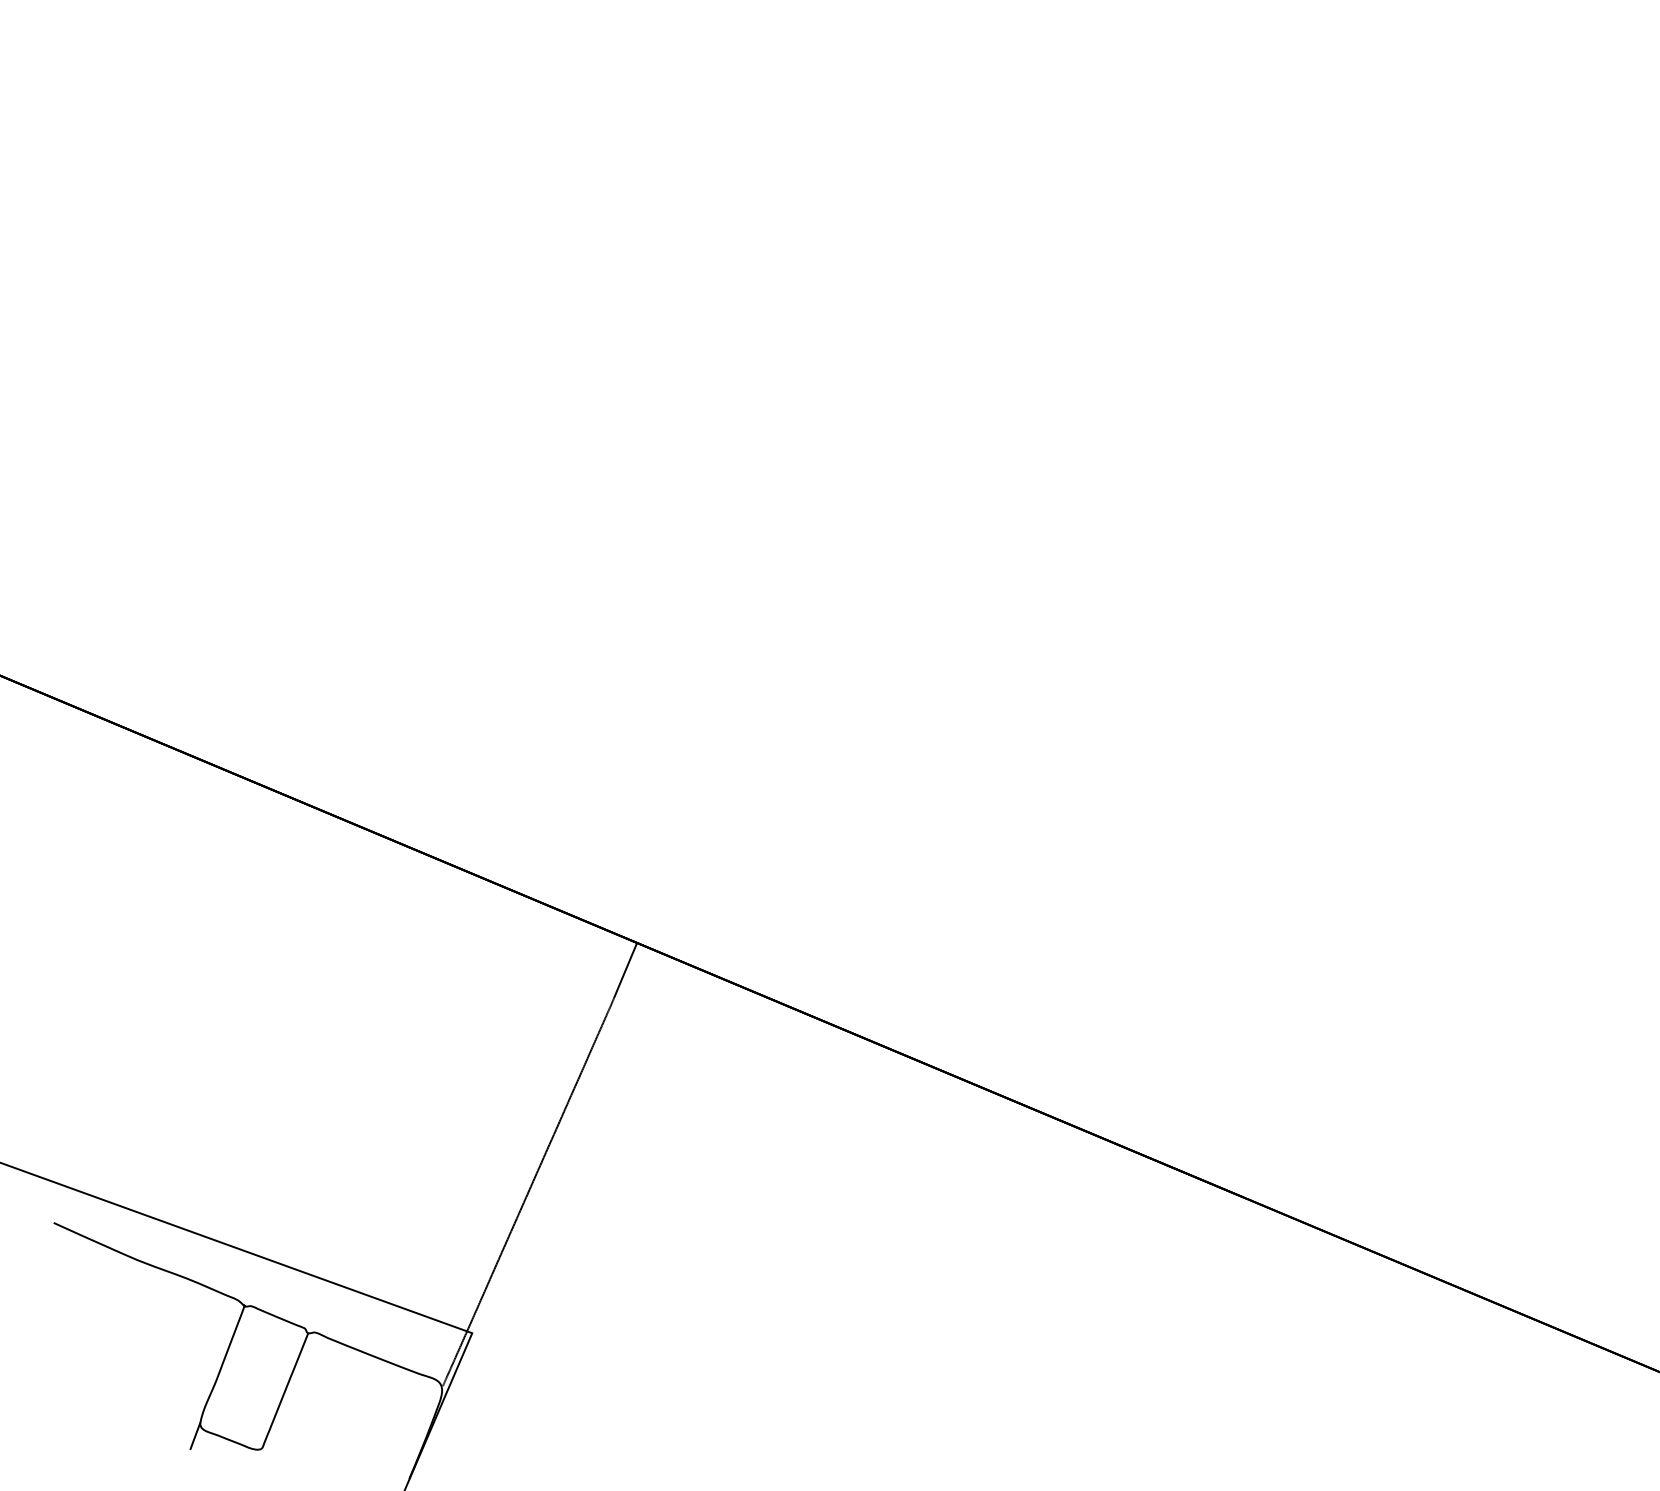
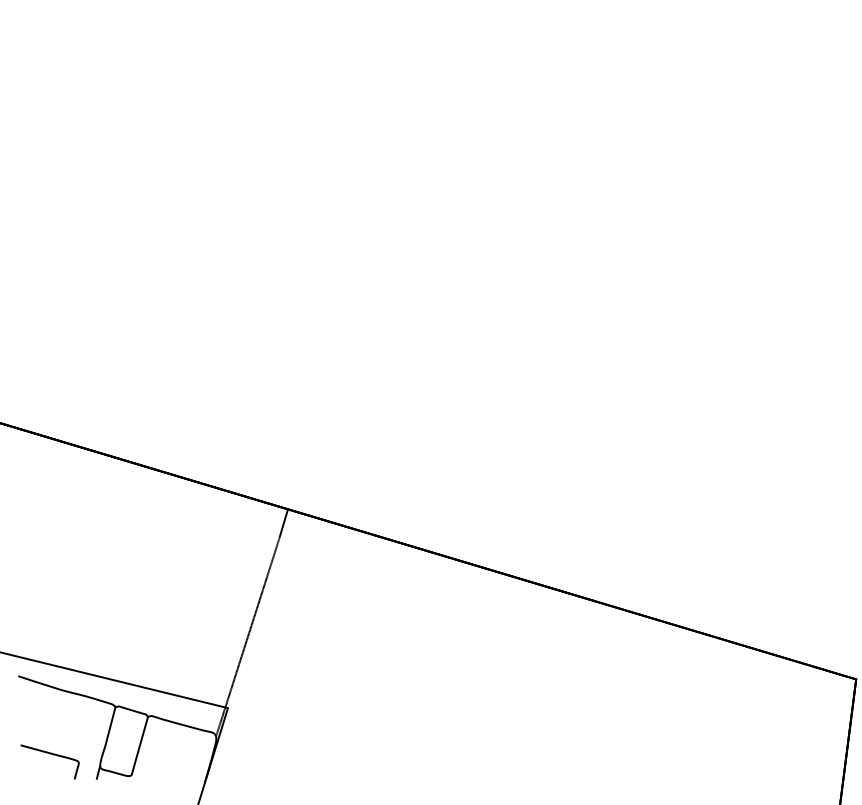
curve: (100, 1388) -> (49, 754), added

